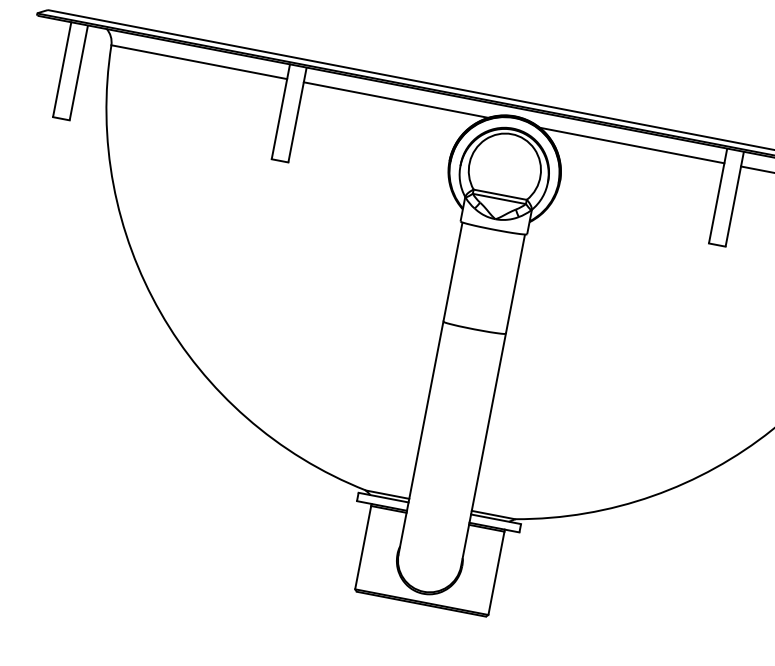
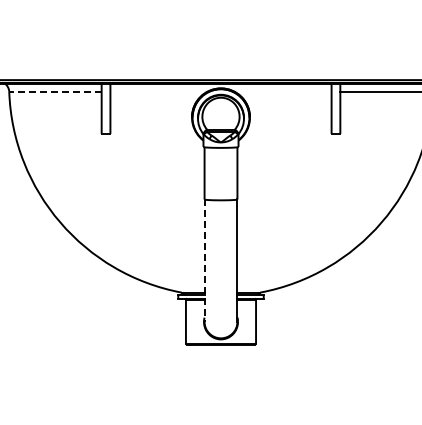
line: (197, 61) -> (54, 91), solid -> dashed
line: (395, 99) -> (158, 91), removed
line: (631, 144) -> (282, 91), removed
line: (420, 439) -> (204, 261), solid -> dashed

